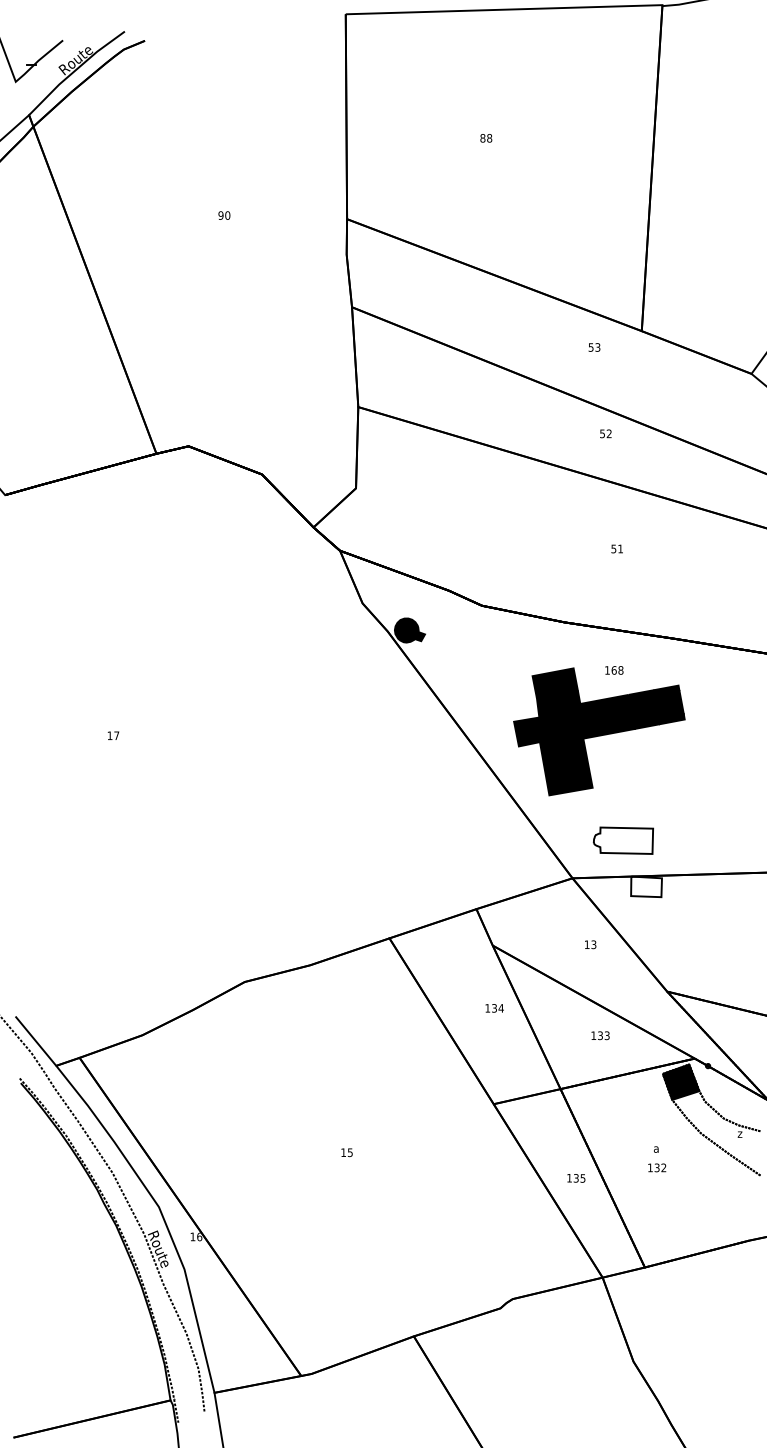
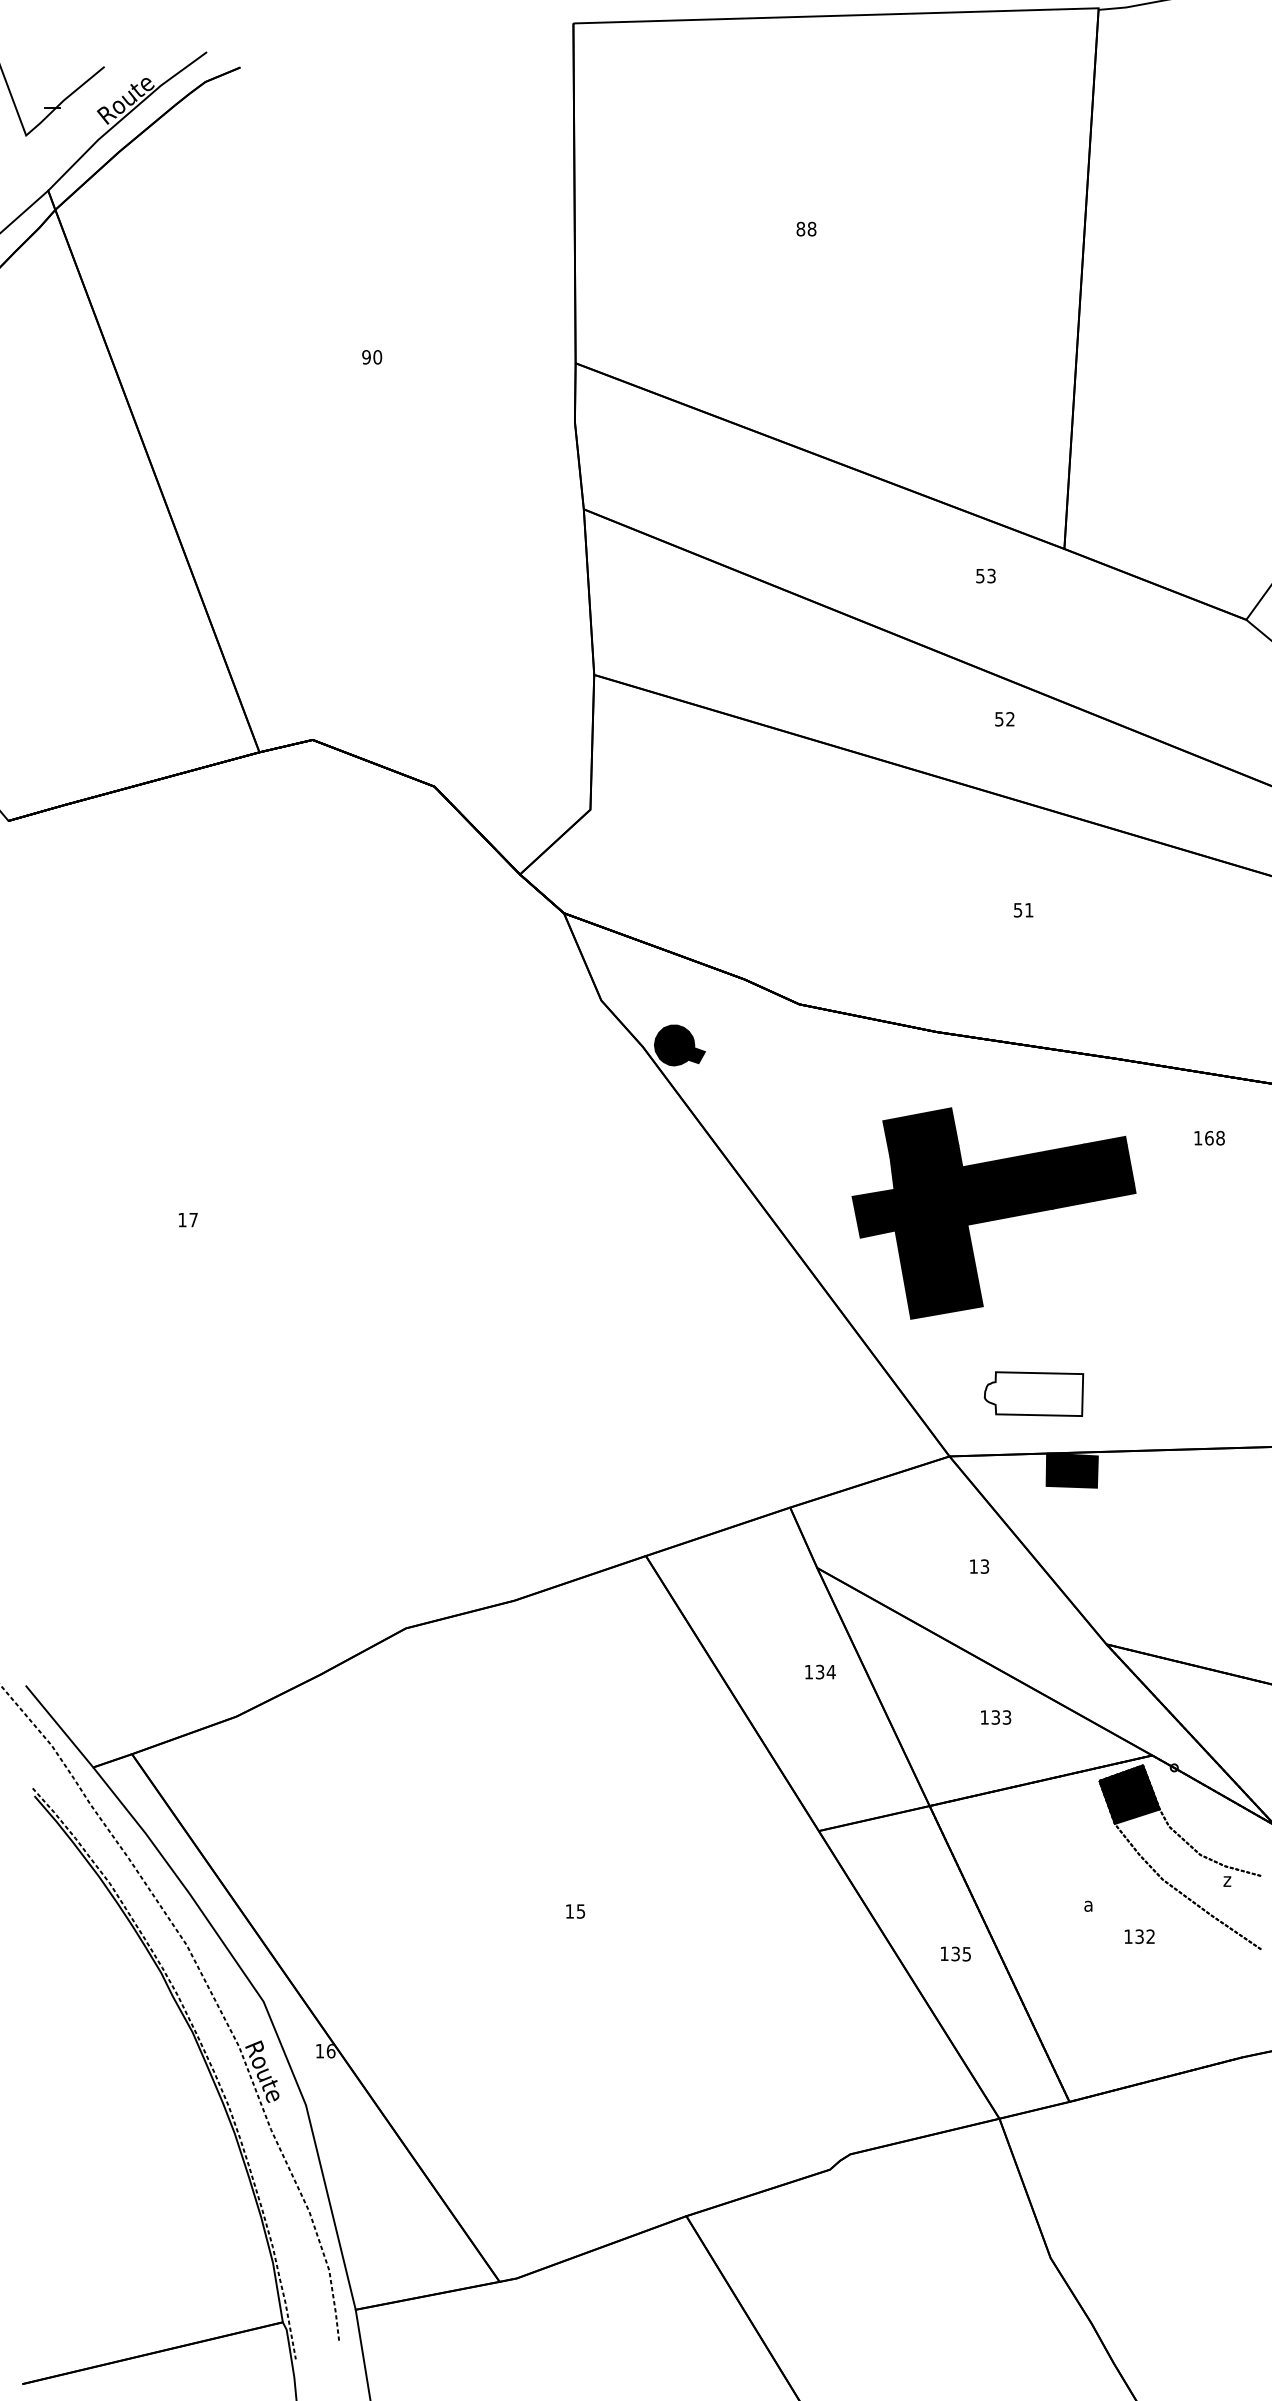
text: (614, 670) -> (1209, 1138), moved
fill: (646, 886) -> (1072, 1470), added
text: (657, 1167) -> (1140, 1936), moved

